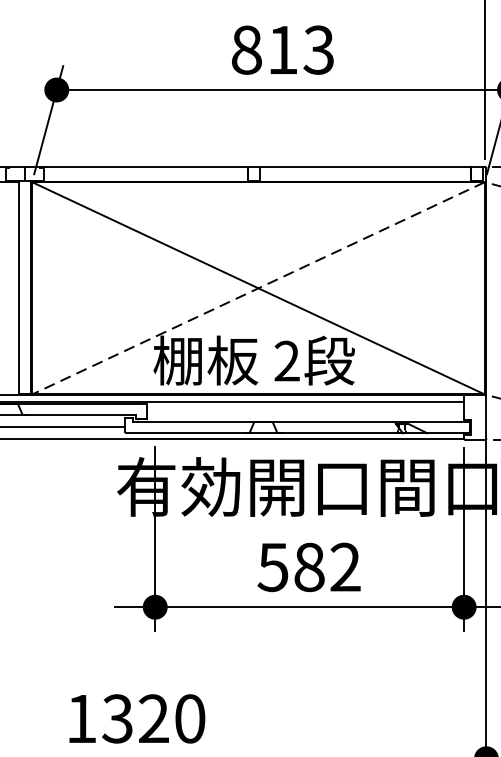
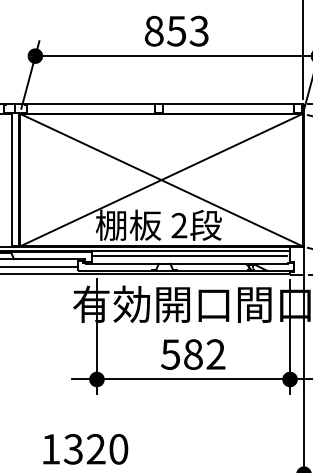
text: (282, 50) -> (176, 31), 813 -> 853
line: (258, 288) -> (161, 180), dashed -> solid
line: (303, 408) -> (189, 255), added

